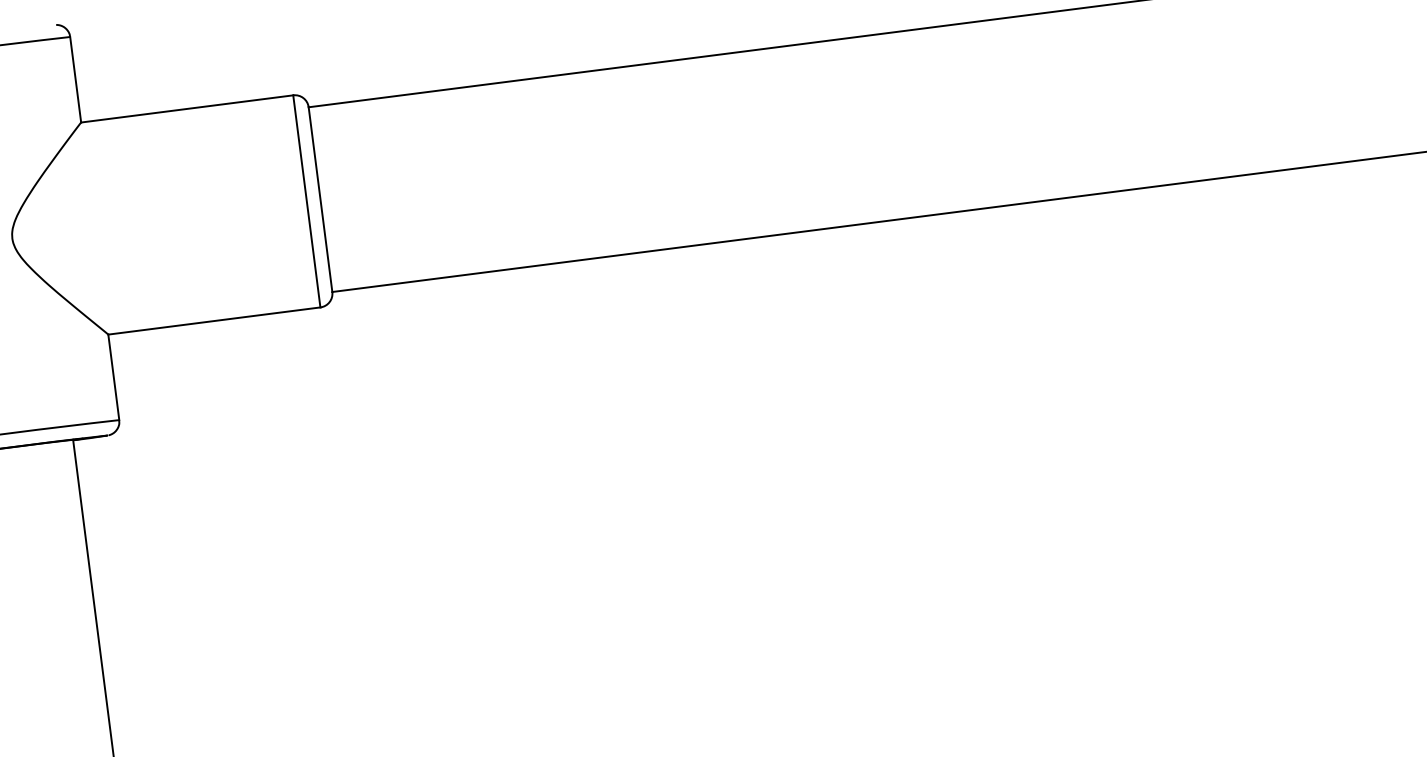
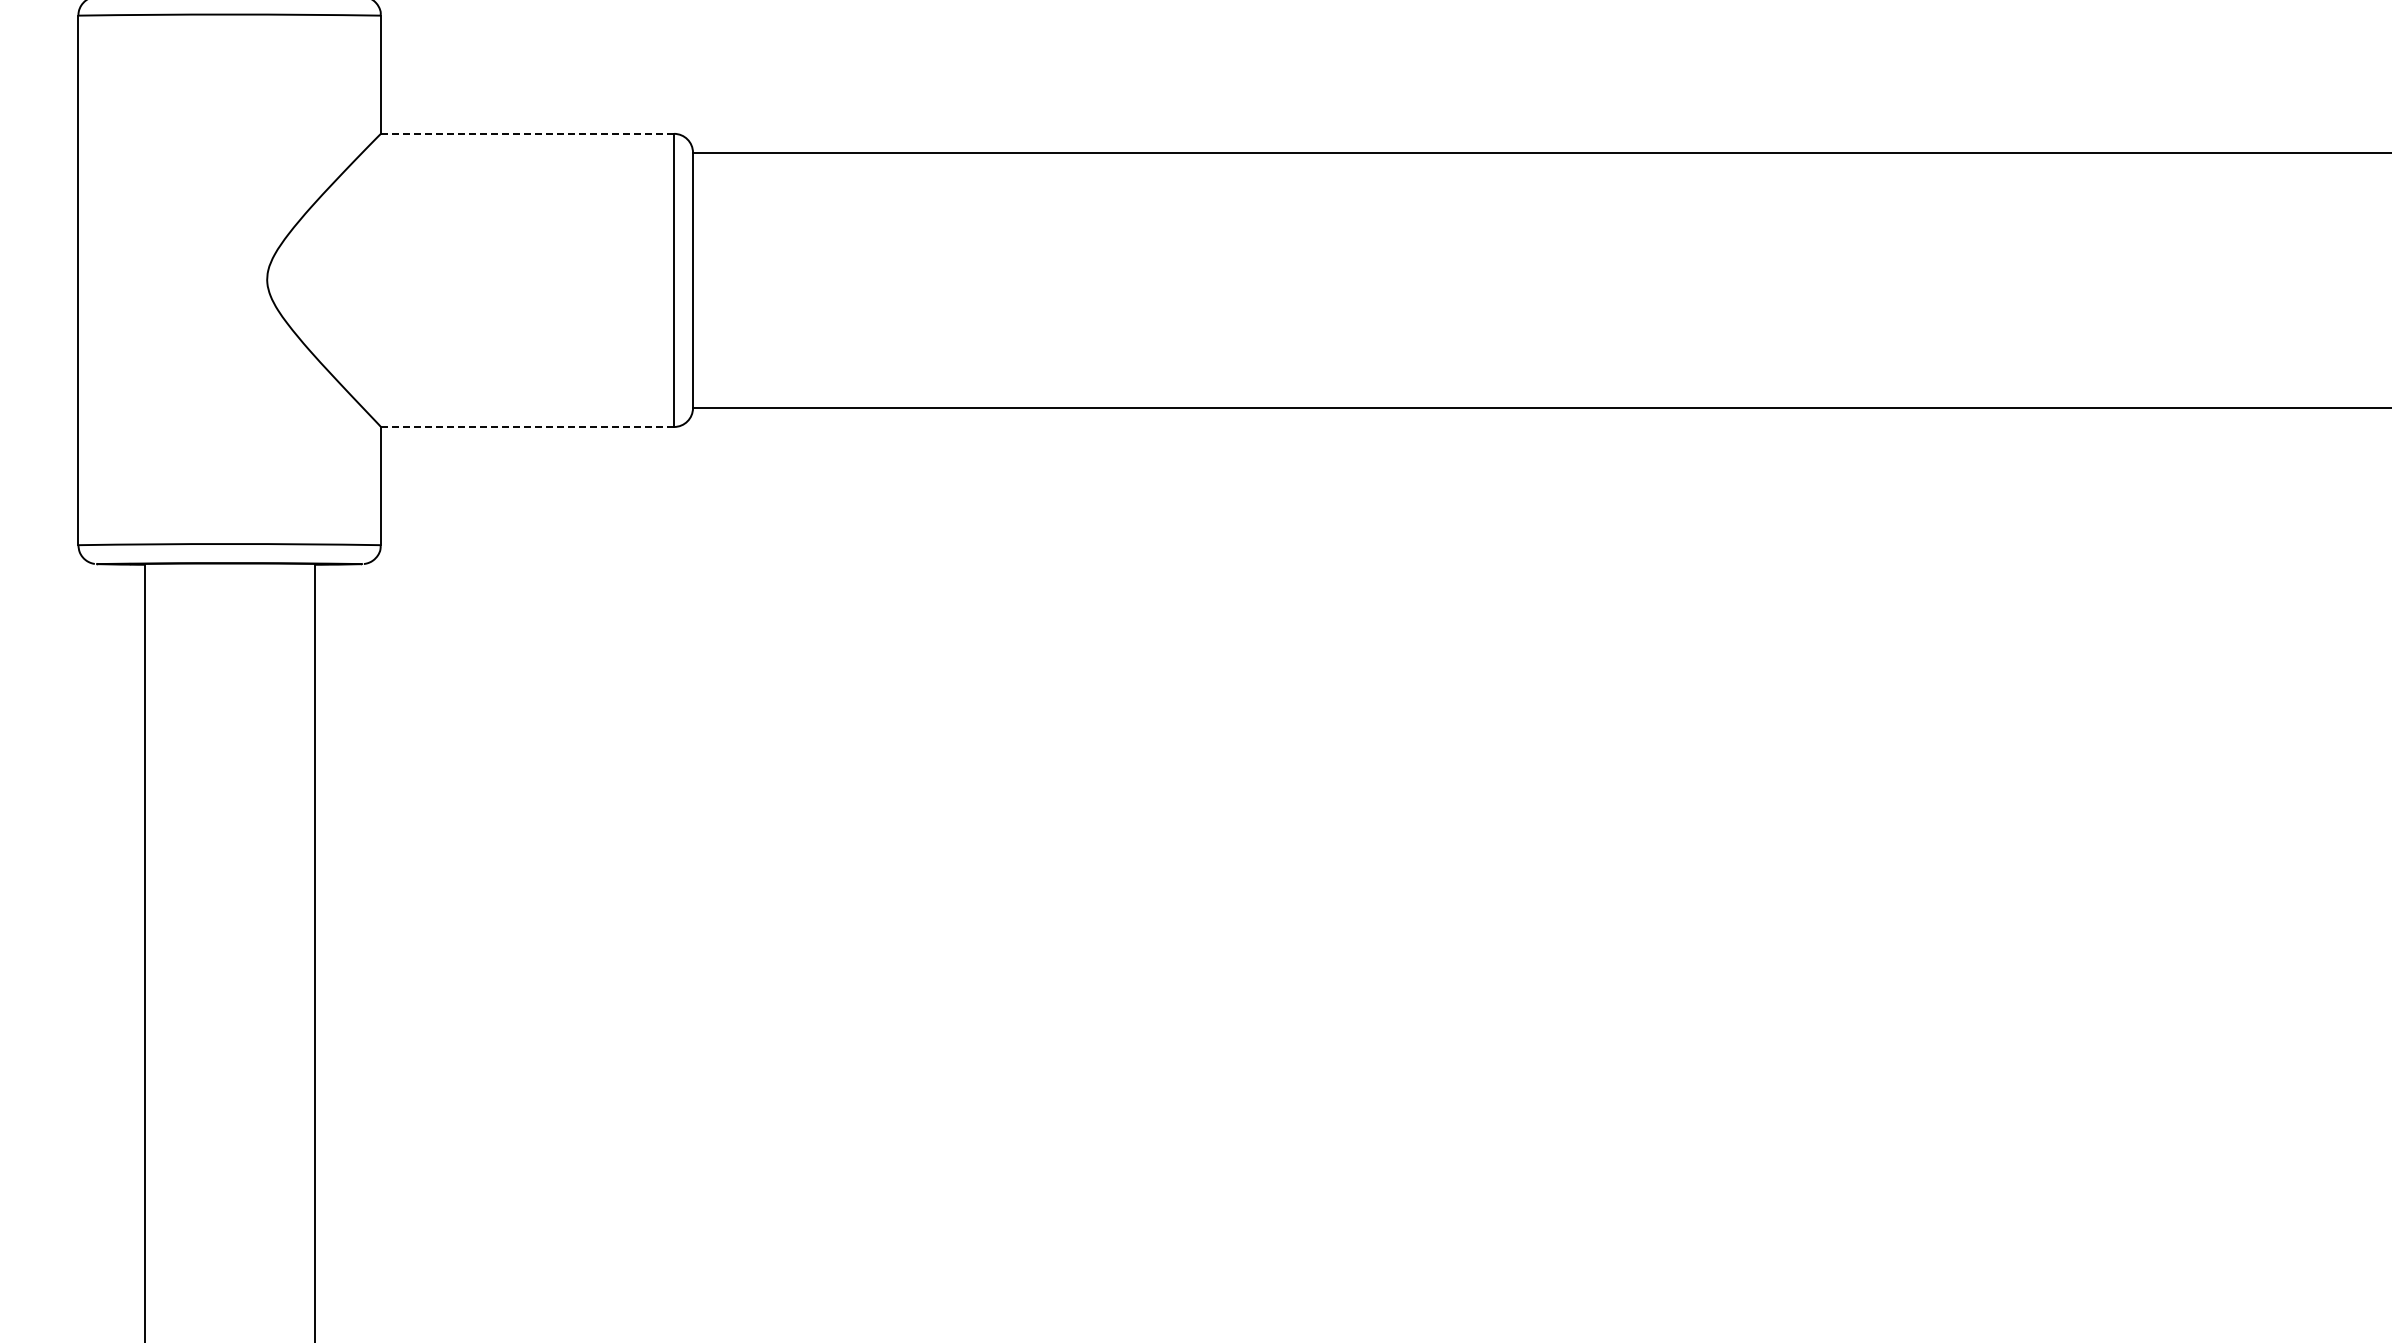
line: (187, 108) -> (527, 133), solid -> dashed
line: (214, 320) -> (527, 426), solid -> dashed

